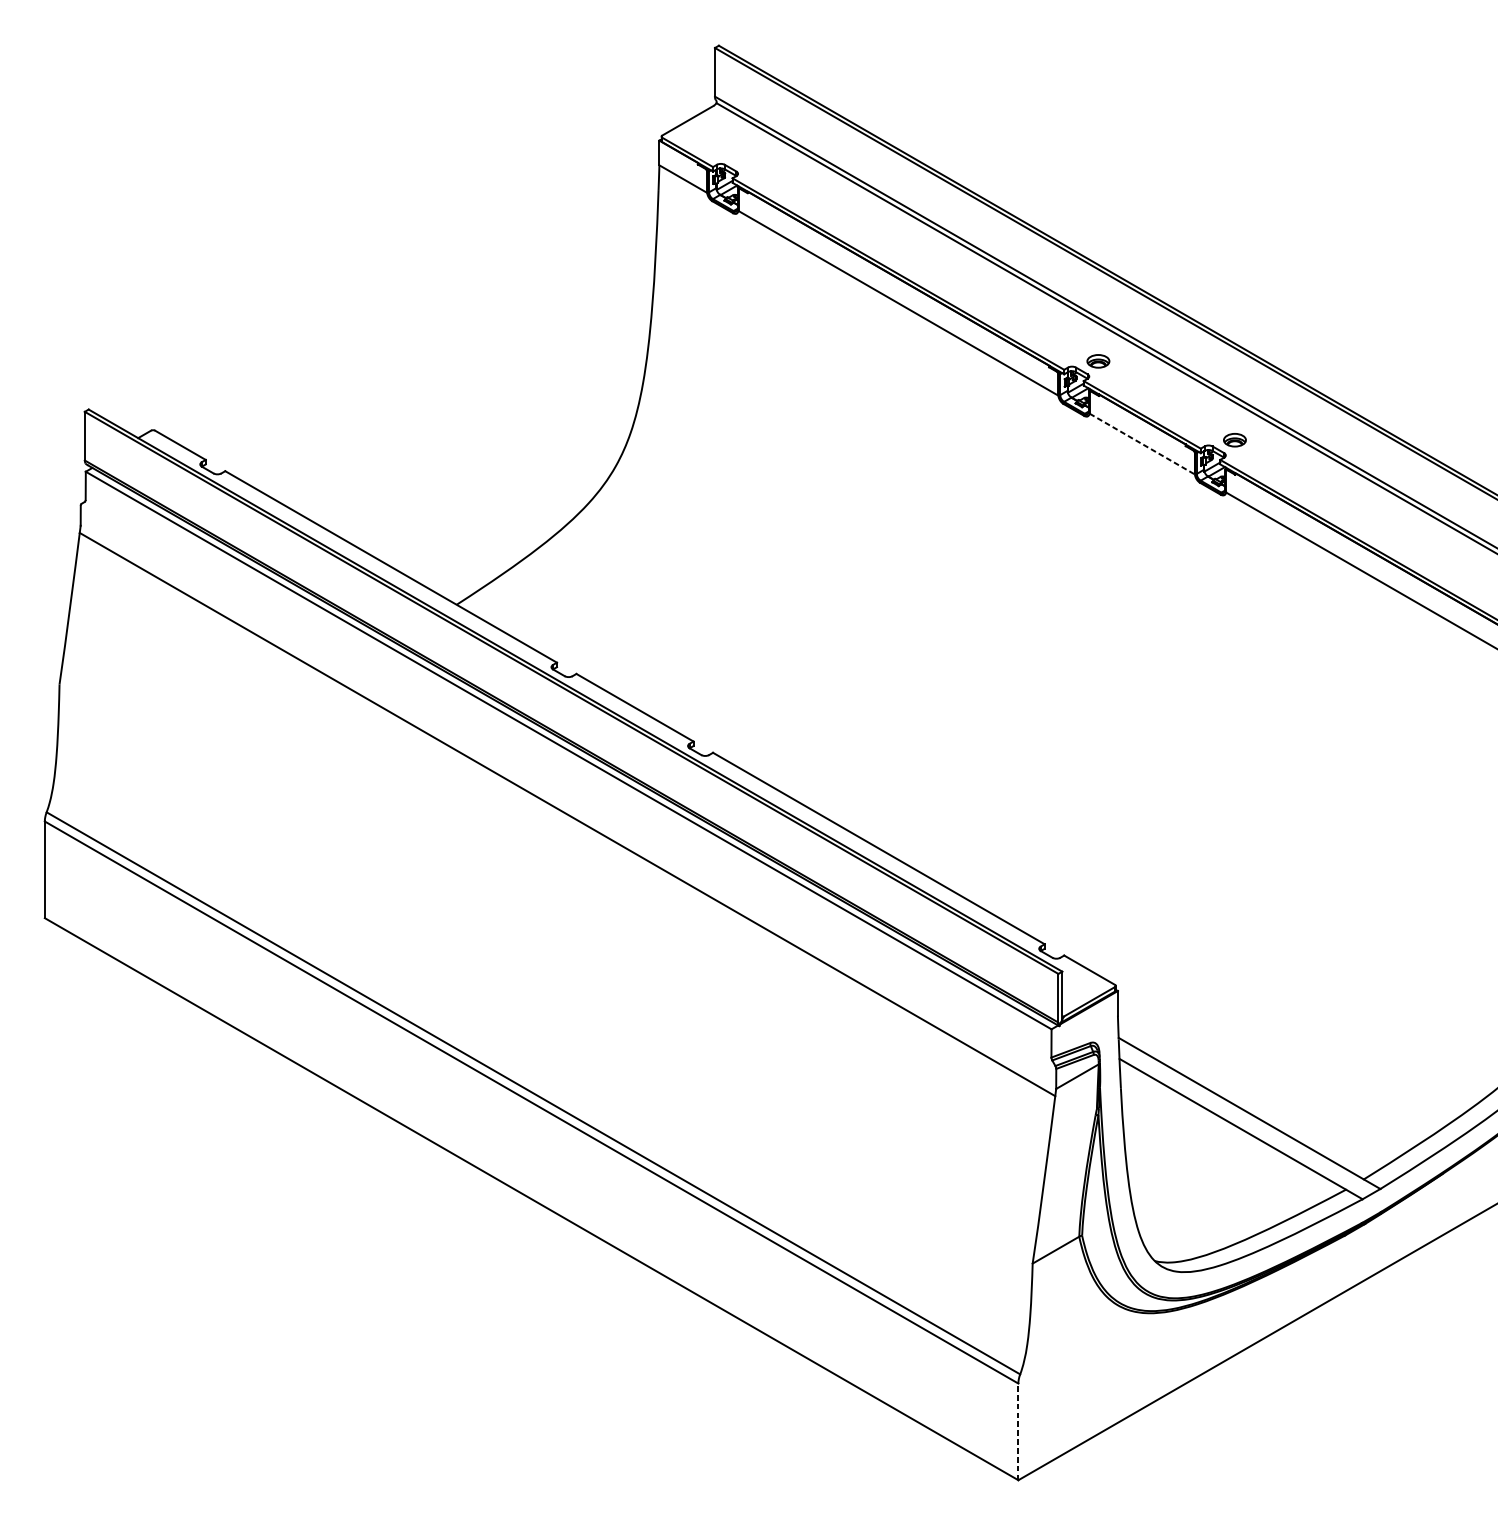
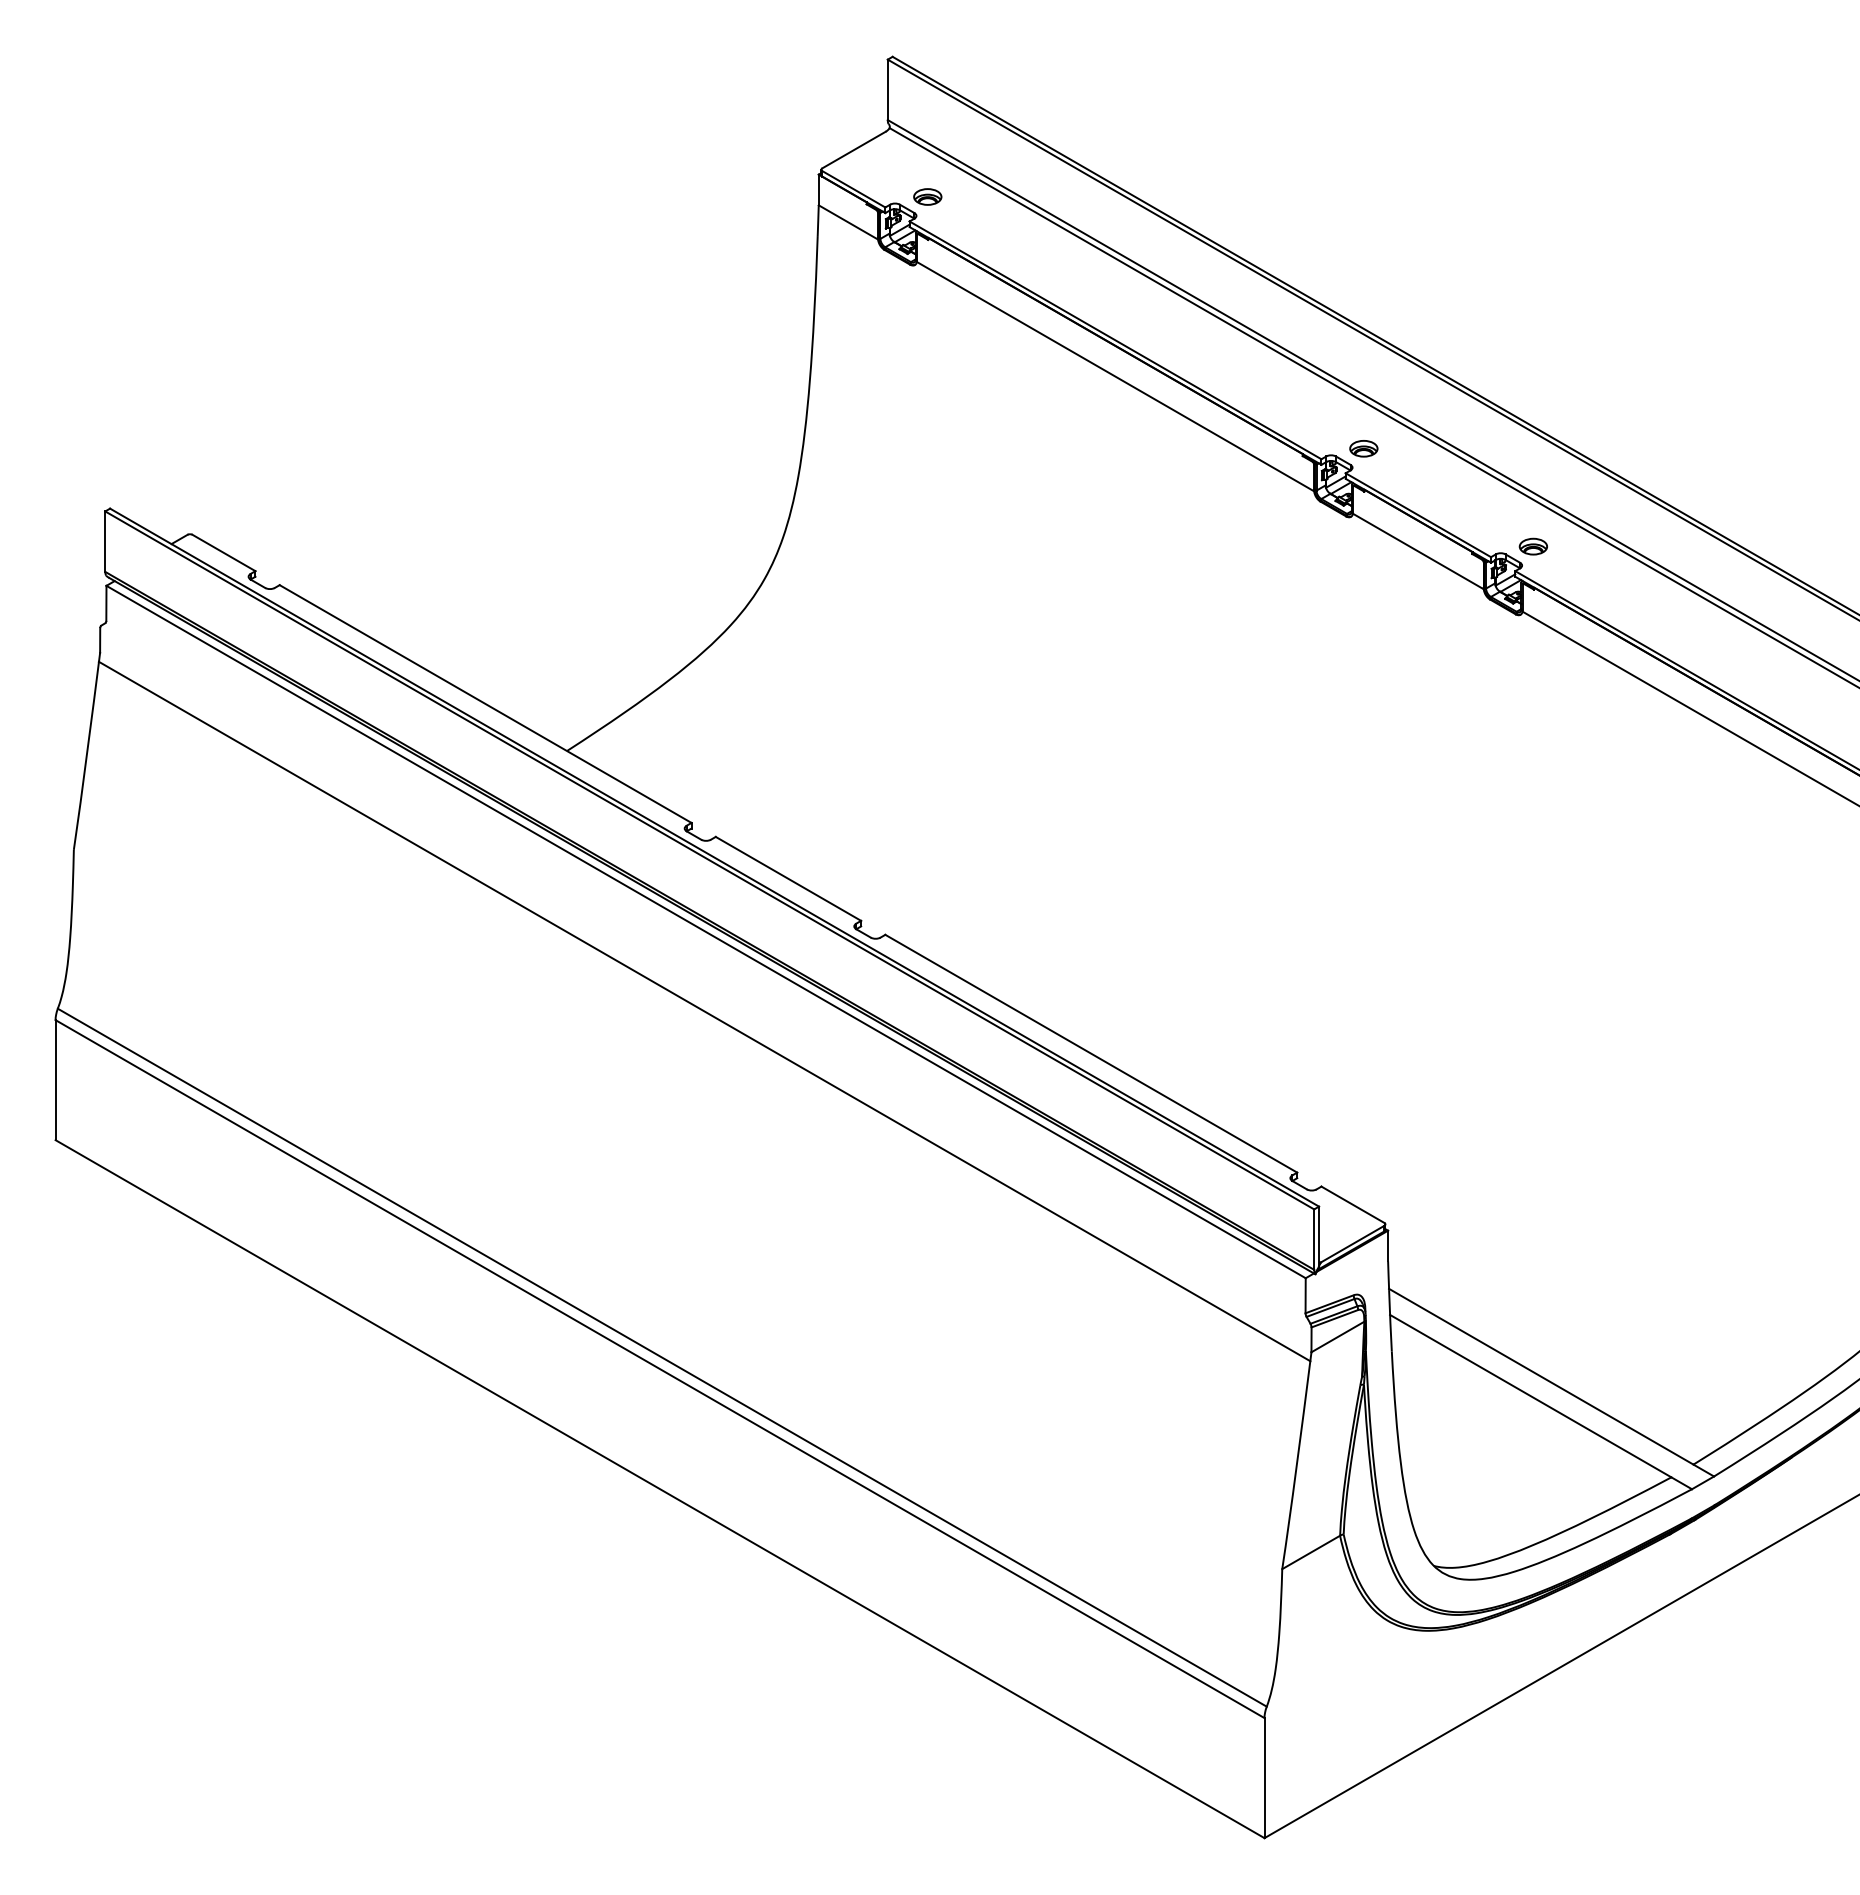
part: (746, 158) -> (927, 196), added
line: (1142, 444) -> (1418, 551), dashed -> solid
line: (1018, 1431) -> (1264, 1777), dashed -> solid

